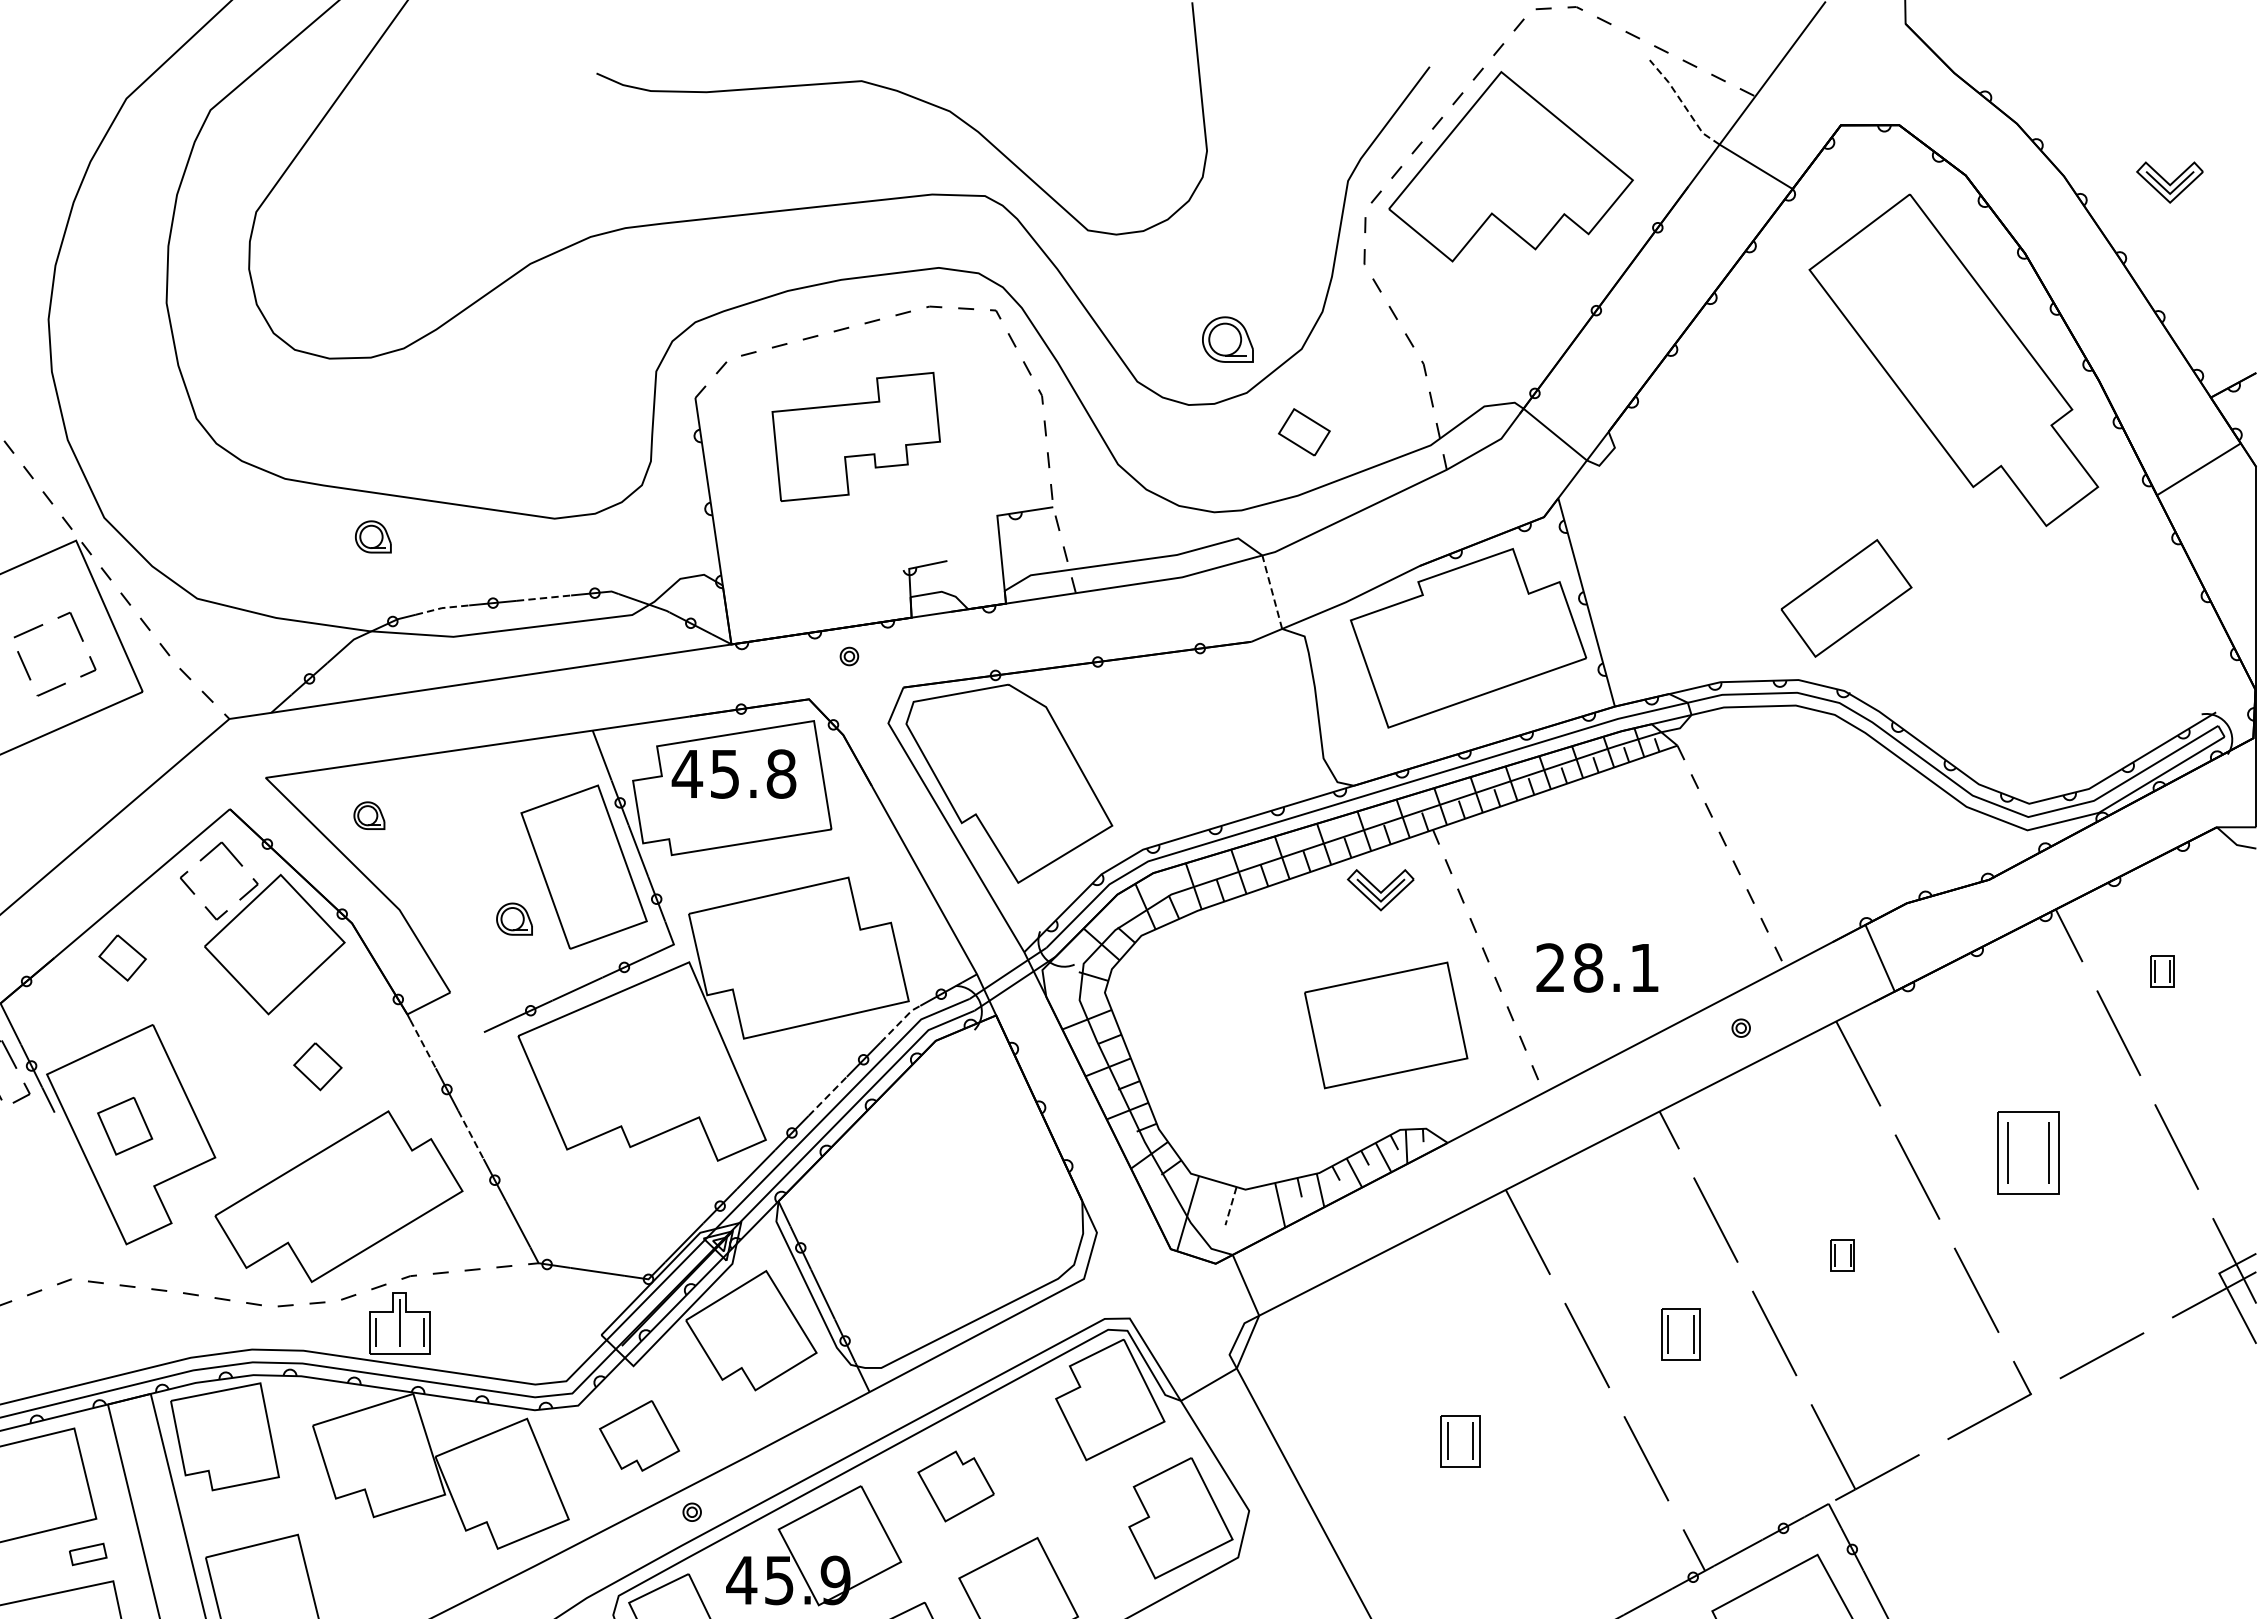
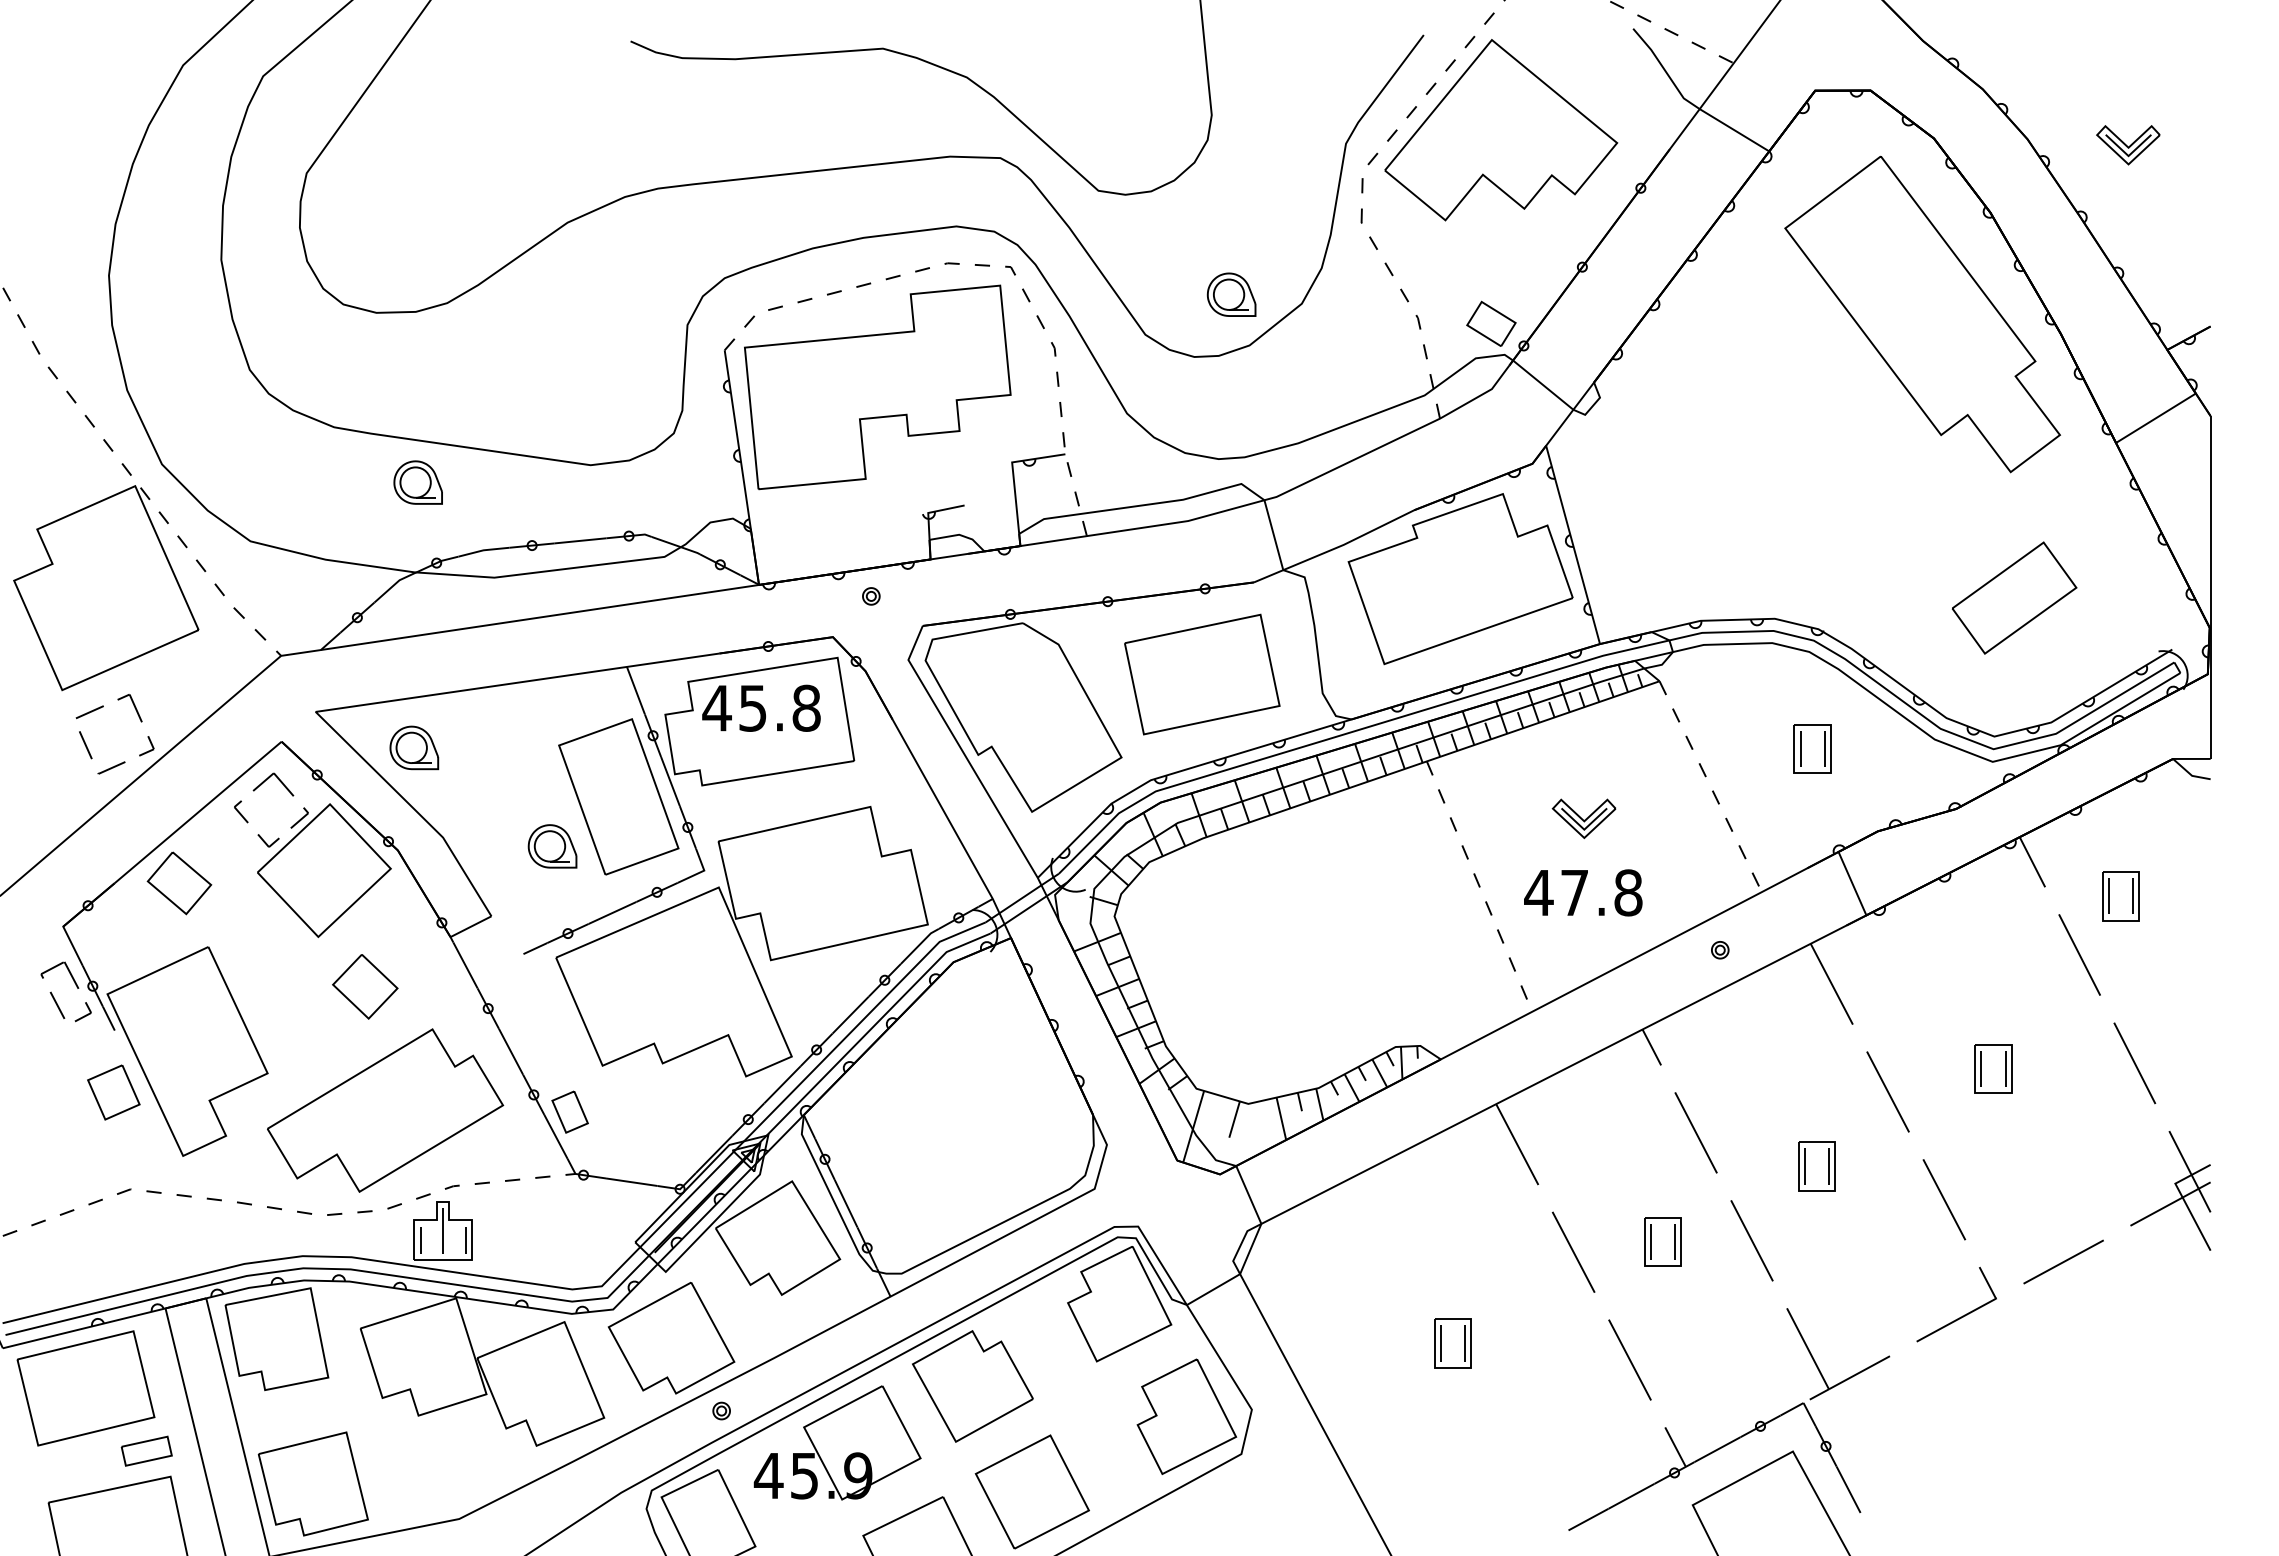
line: (1683, 104) -> (1665, 70), dashed -> solid
part: (1304, 431) -> (1491, 323), moved
part: (855, 437) -> (877, 387), size x1.67
part: (372, 536) -> (417, 482), size x1.43
line: (1271, 591) -> (1273, 534), dashed -> solid
line: (543, 597) -> (580, 540), dashed -> solid
part: (1846, 597) -> (2014, 597), moved
line: (442, 608) -> (483, 550), dashed -> solid
part: (63, 682) -> (123, 761), moved
part: (369, 815) -> (414, 747), size x1.67
part: (1838, 816) -> (1812, 748), added
part: (1380, 889) -> (1583, 818), moved
part: (514, 919) -> (552, 846), size x1.43
part: (122, 958) -> (179, 883), size x1.43
text: (1597, 967) -> (1583, 892), 28.1 -> 47.8
part: (2161, 971) -> (2120, 896), size x1.67
line: (900, 1022) -> (919, 944), dashed -> solid
part: (1386, 1025) -> (1202, 674), moved
line: (423, 1044) -> (465, 965), dashed -> solid
part: (318, 1066) -> (365, 986), size x1.43
line: (827, 1096) -> (850, 1015), dashed -> solid
part: (124, 1126) -> (113, 1092), moved
line: (471, 1134) -> (511, 1051), dashed -> solid
part: (2028, 1152) -> (1993, 1068), size x0.62
part: (532, 1197) -> (569, 1111), added
line: (1230, 1206) -> (1234, 1119), dashed -> solid
part: (1842, 1255) -> (1816, 1166), size x1.67
part: (639, 1436) -> (671, 1338), size x1.67
part: (955, 1486) -> (972, 1386), size x1.67
part: (87, 1553) -> (146, 1450), size x1.43

